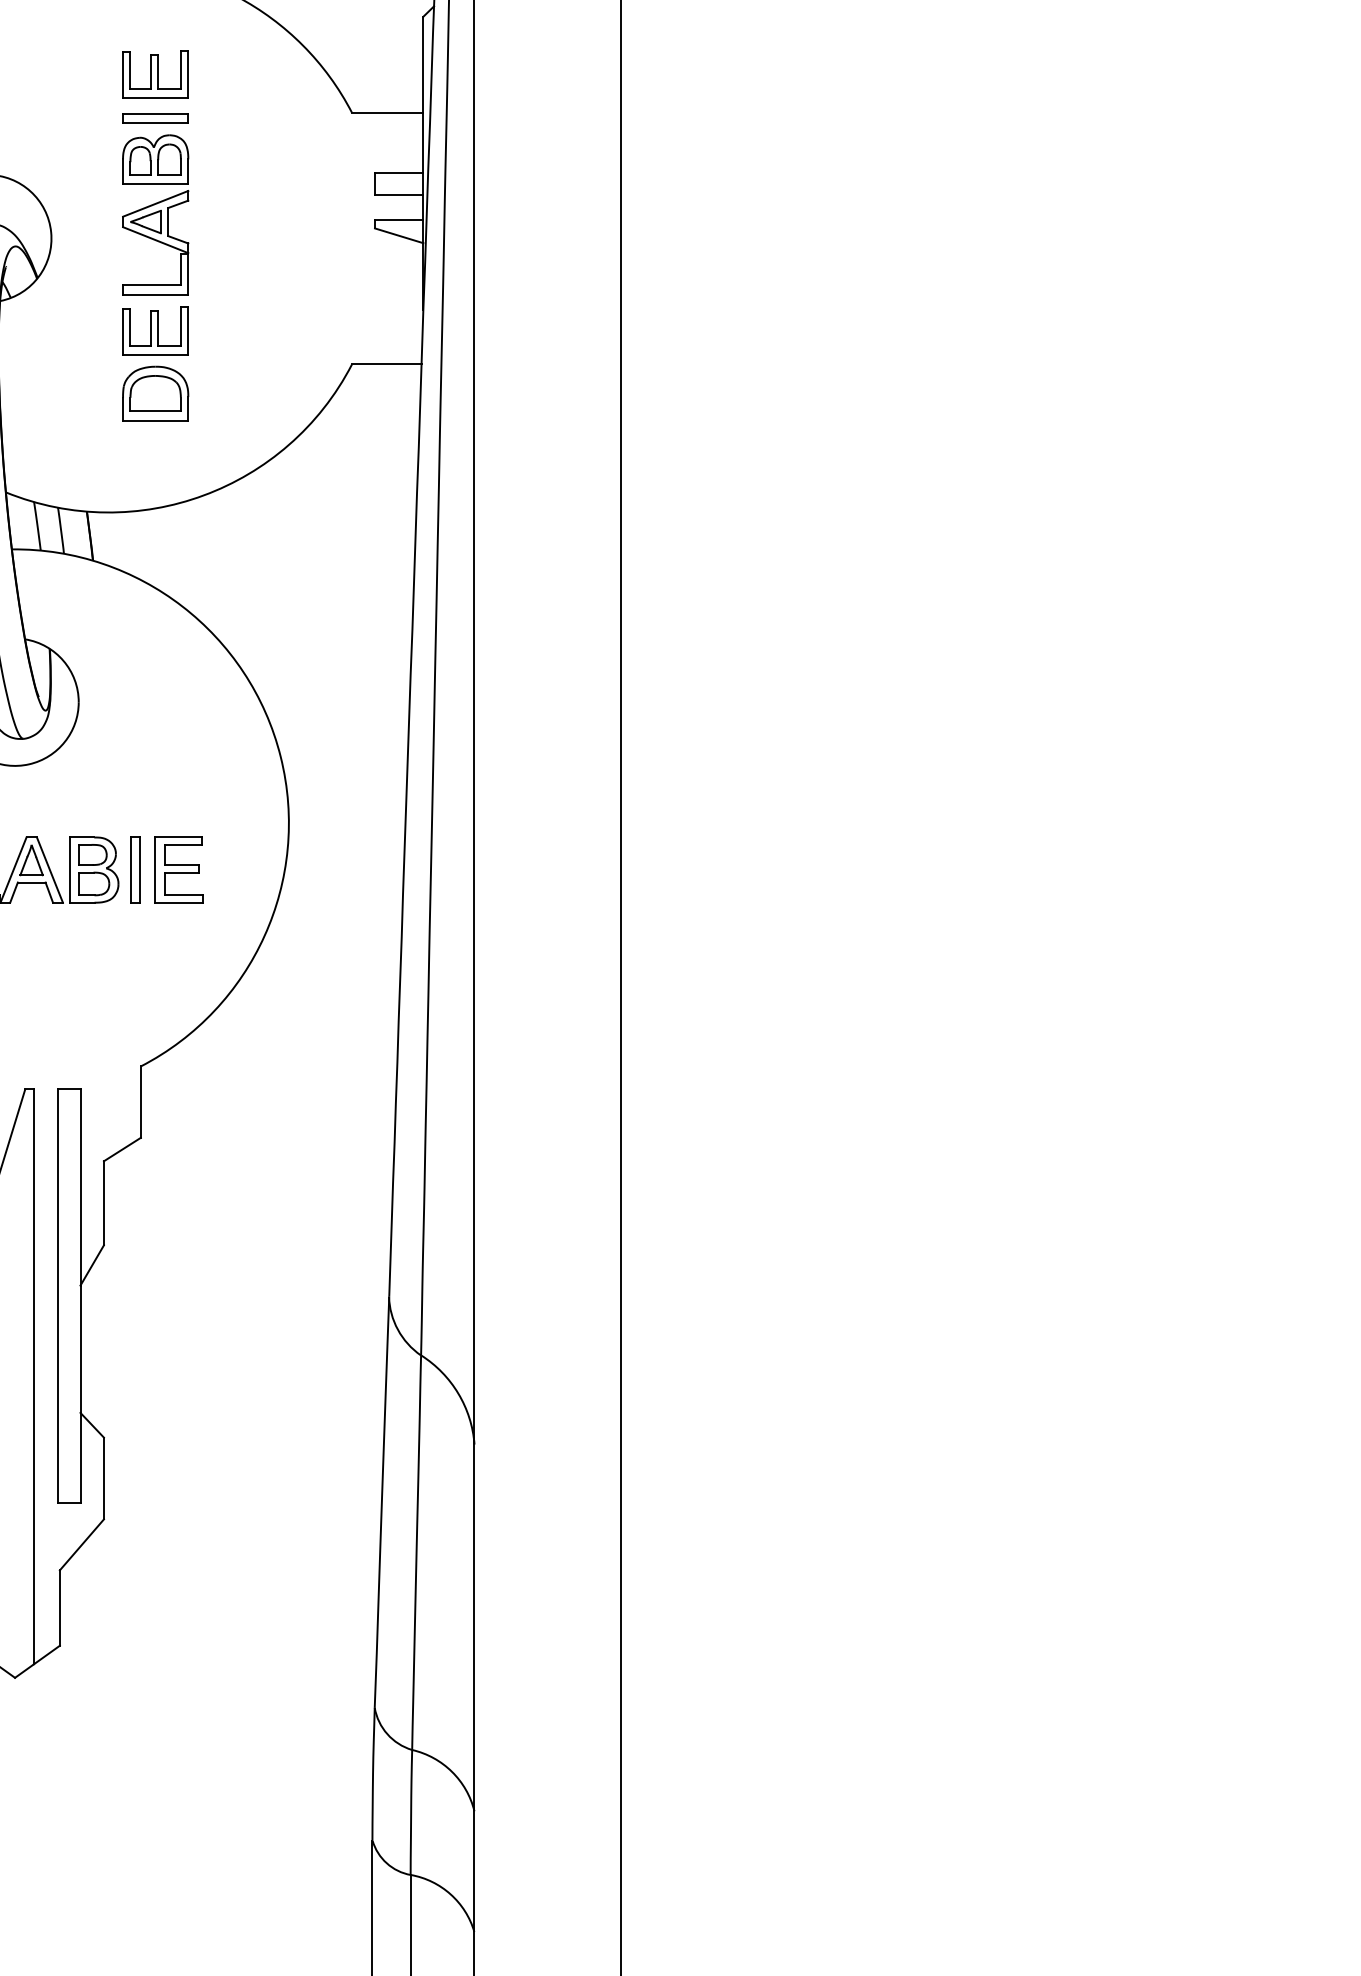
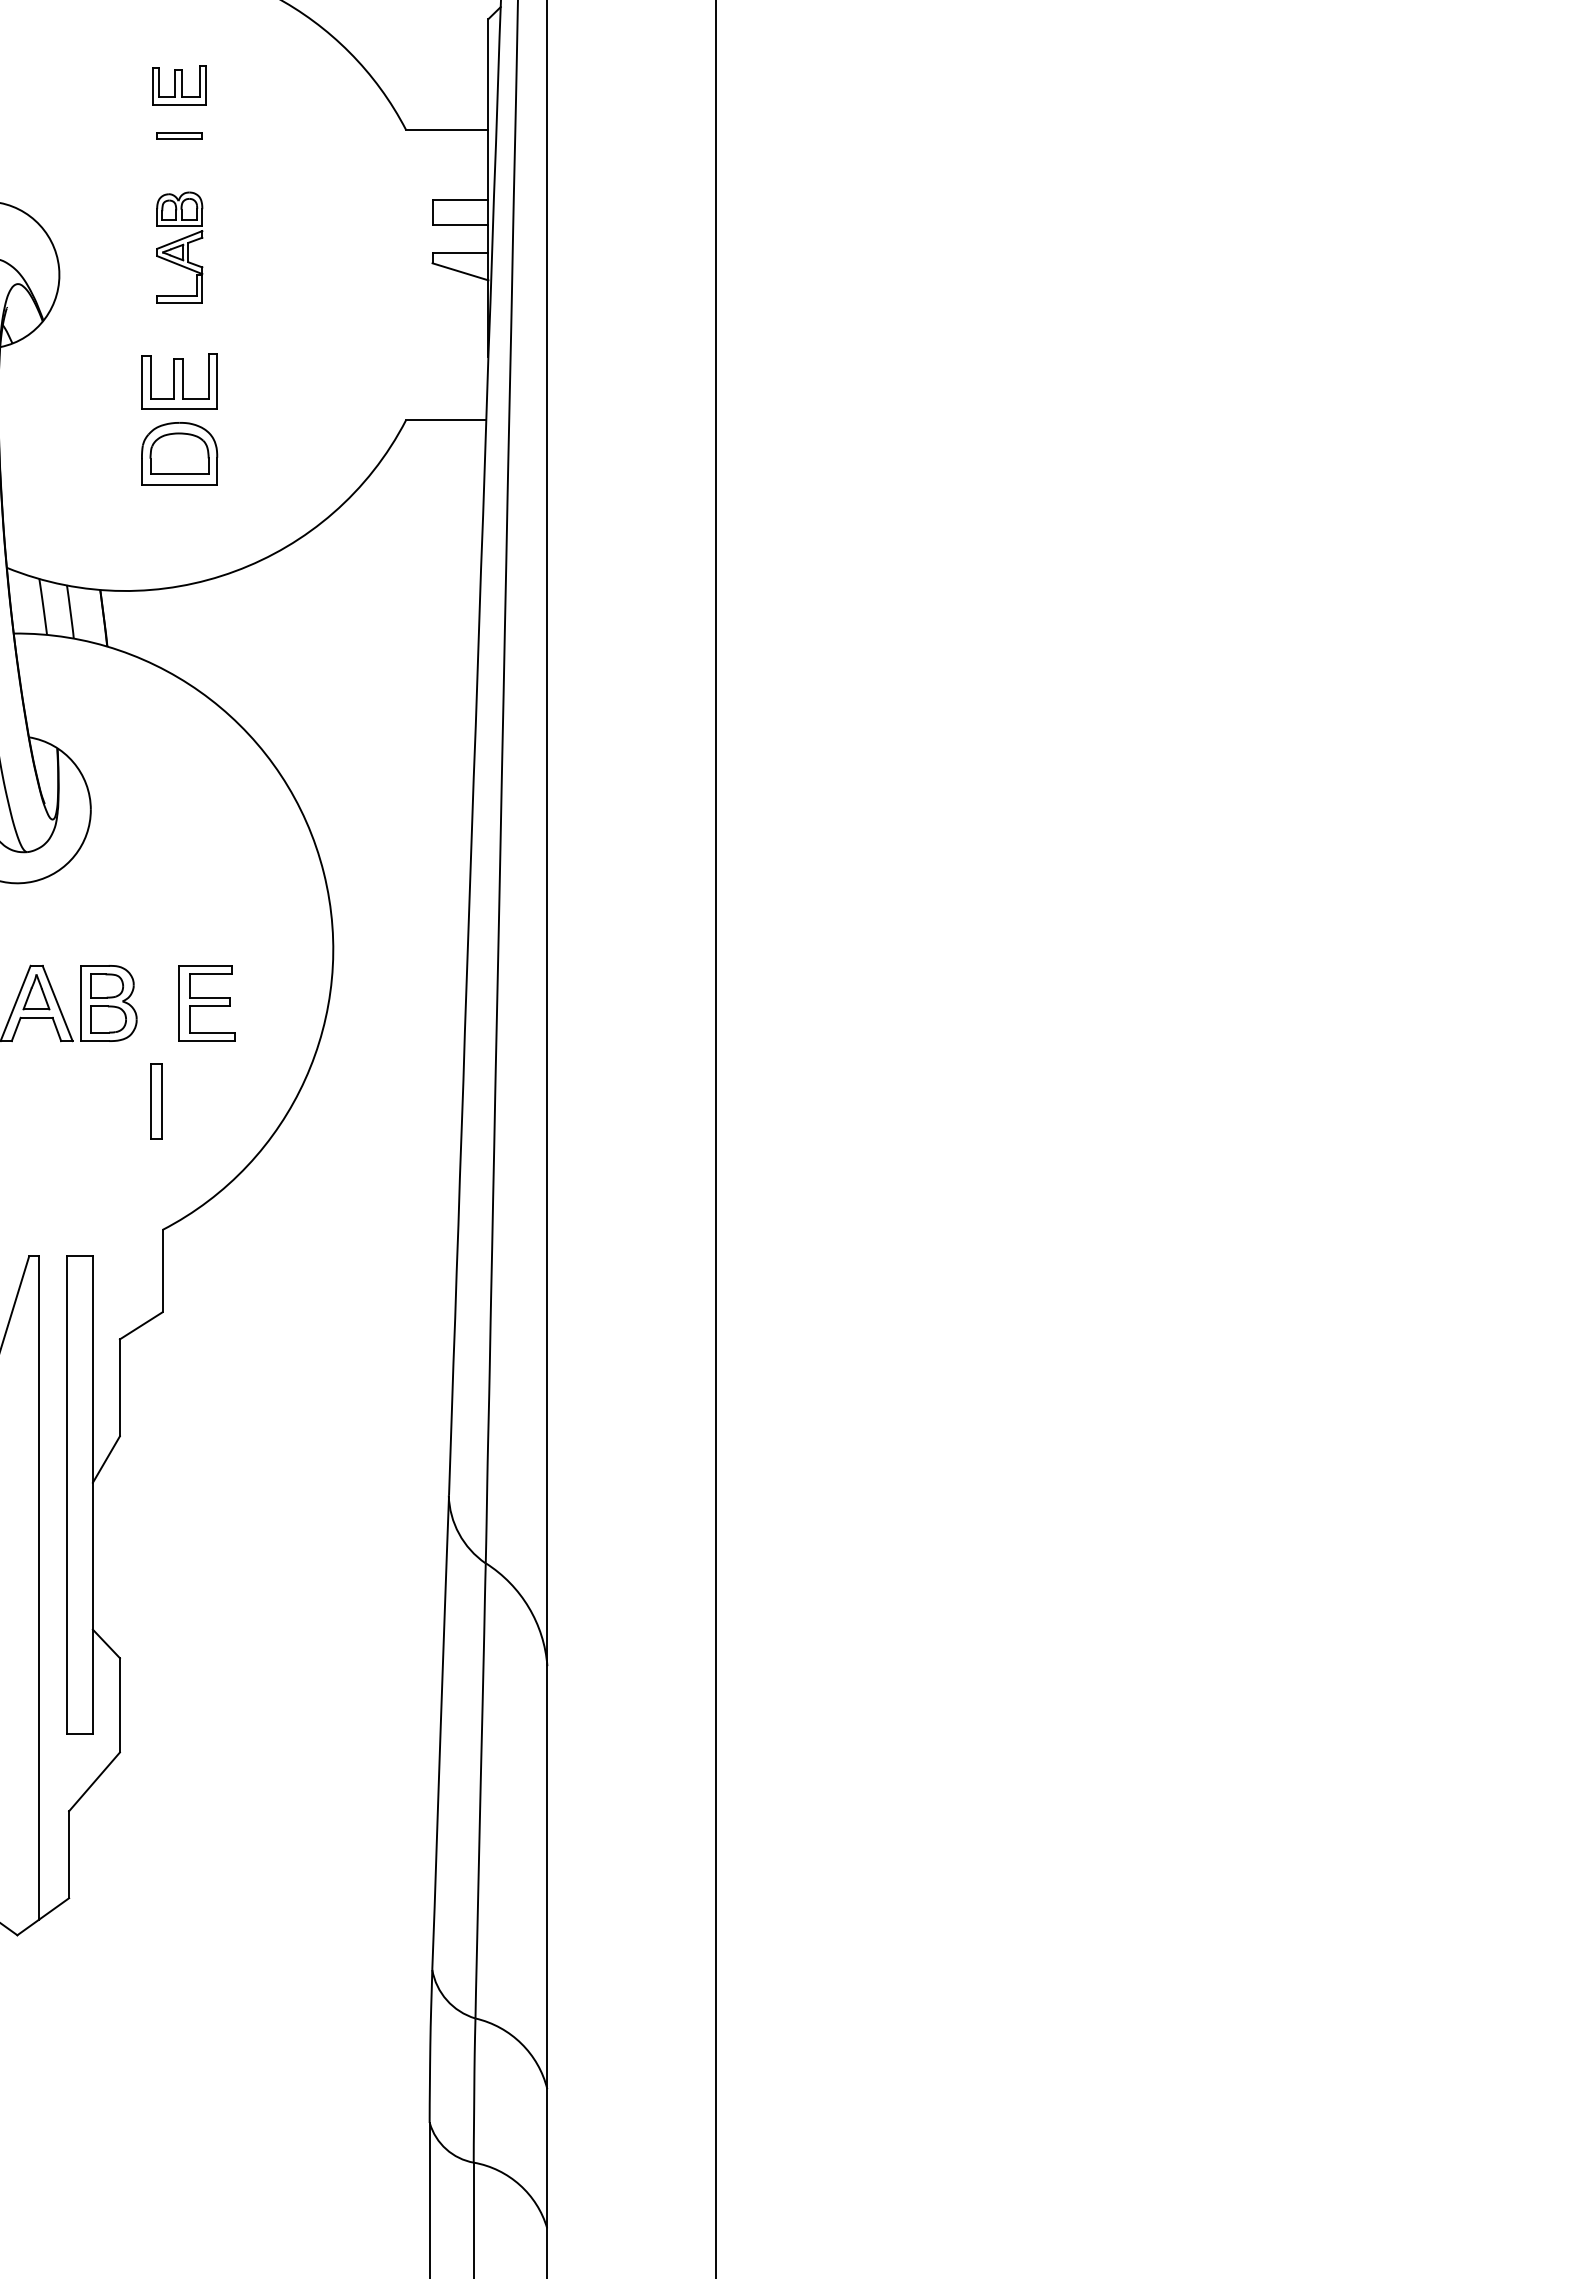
part: (155, 74) -> (179, 85), size x0.7
part: (155, 117) -> (179, 135), size x0.6
part: (155, 214) -> (179, 247), size x0.6
part: (135, 870) -> (156, 1101), moved

